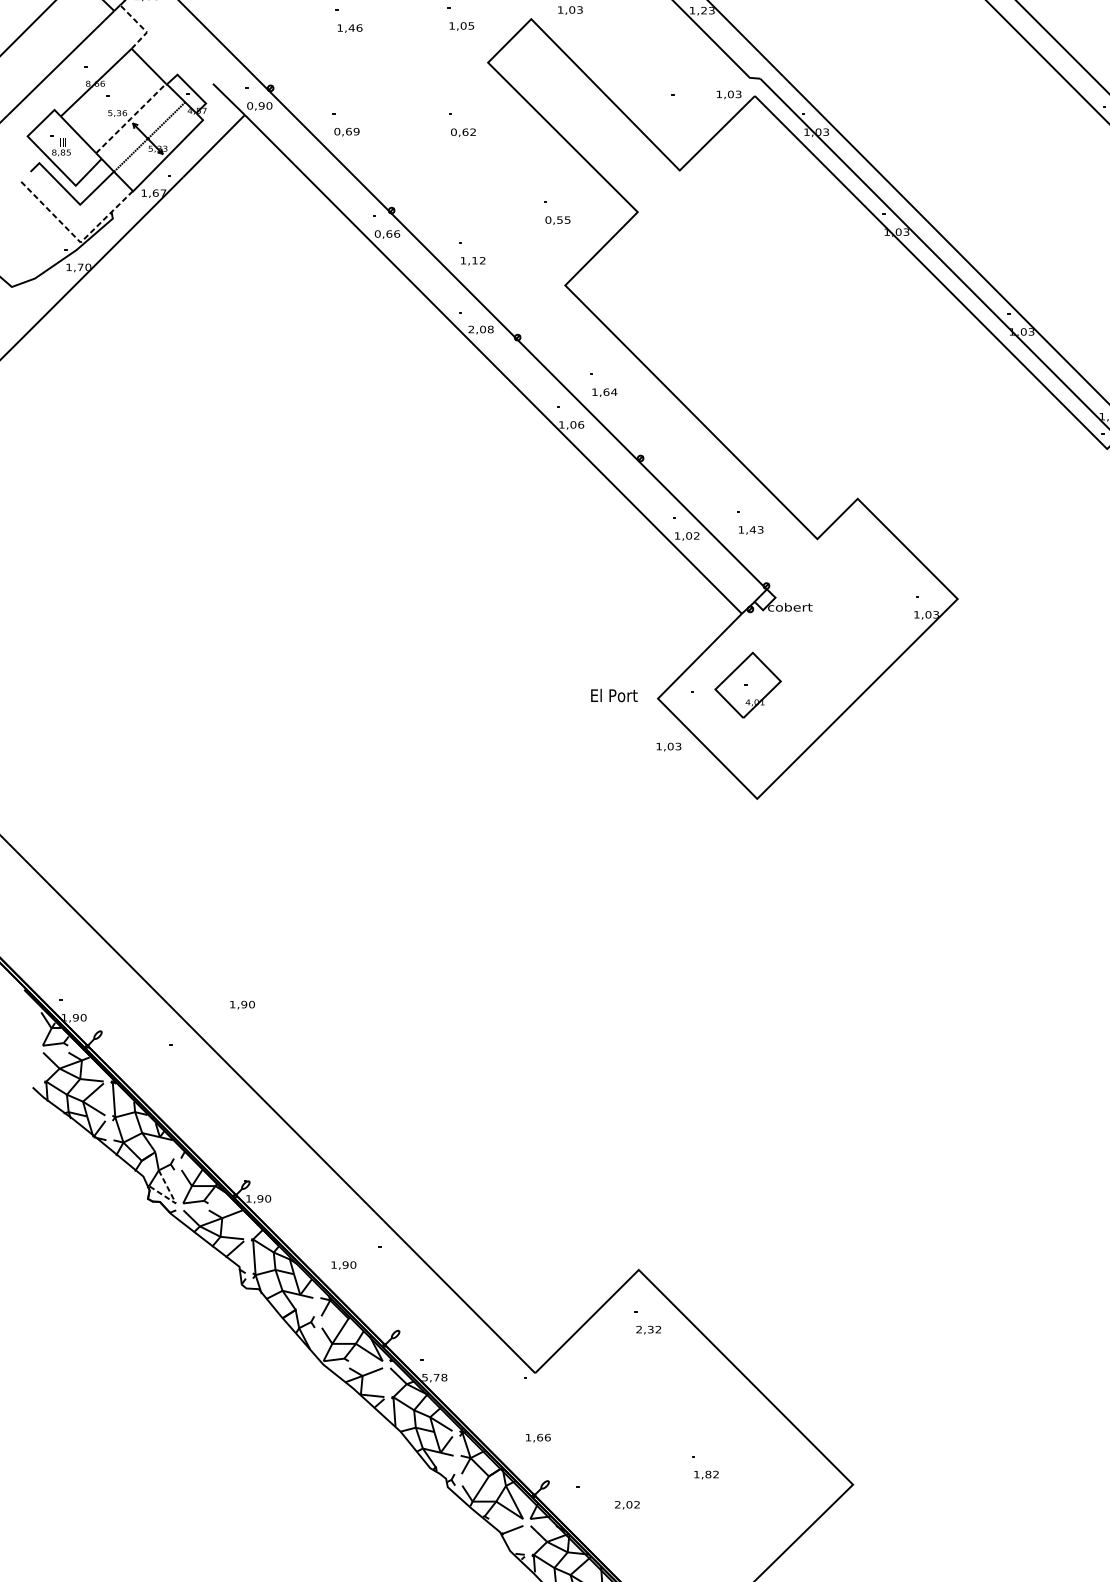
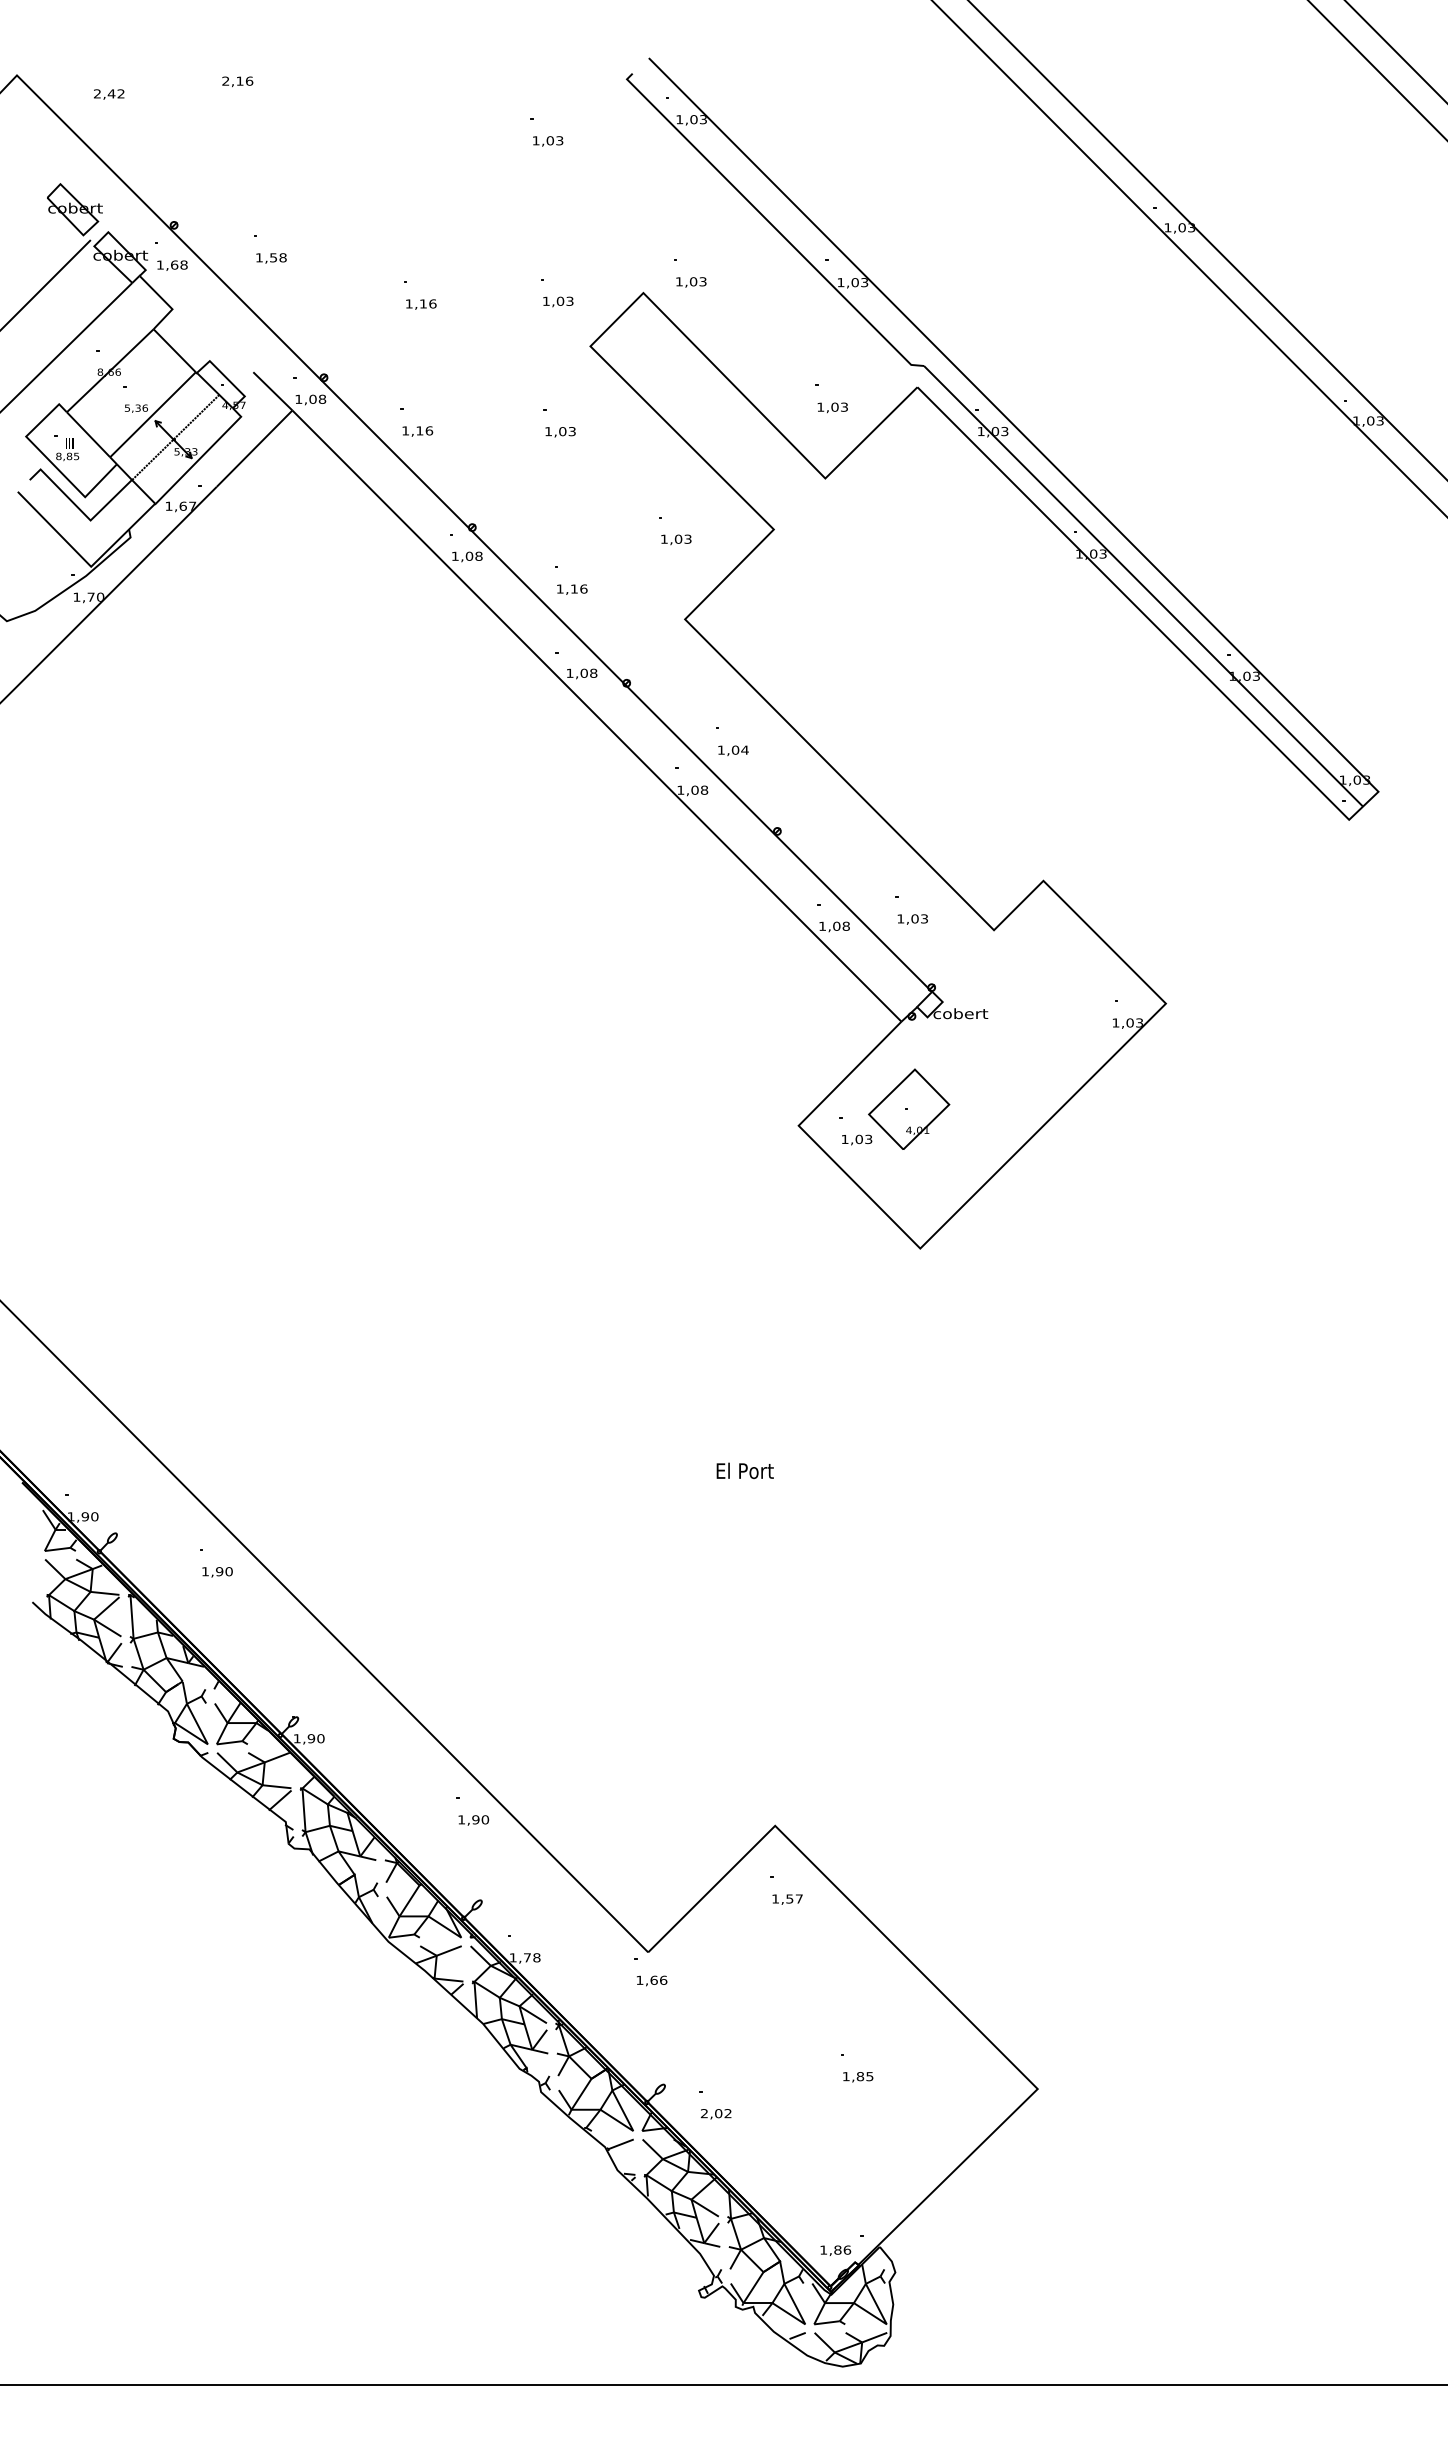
text: (703, 10) -> (854, 282), 1,23 -> 1,03
text: (470, 25) -> (569, 300), 1,05 -> 1,03
line: (142, 26) -> (166, 302), dashed -> solid
text: (351, 27) -> (423, 303), 1,46 -> 1,16
text: (728, 94) -> (832, 407), moved
text: (259, 105) -> (310, 398), 0,90 -> 1,08
line: (131, 118) -> (153, 414), dashed -> solid
text: (346, 131) -> (417, 430), 0,69 -> 1,16
text: (462, 132) -> (559, 431), 0,62 -> 1,03
text: (557, 219) -> (675, 538), 0,55 -> 1,03
text: (386, 233) -> (466, 555), 0,66 -> 1,08
line: (76, 238) -> (86, 561), dashed -> solid
text: (482, 260) -> (583, 588), 1,12 -> 1,16
text: (470, 328) -> (569, 672), 2,08 -> 1,08
text: (606, 391) -> (735, 749), 1,64 -> 1,04
text: (581, 424) -> (704, 789), 1,06 -> 1,08
text: (752, 529) -> (914, 918), 1,43 -> 1,03
text: (696, 535) -> (845, 925), 1,02 -> 1,08
text: (613, 695) -> (744, 1470), moved
text: (669, 746) -> (857, 1139), moved
text: (242, 1005) -> (217, 1572), moved
line: (175, 1201) -> (207, 1742), dashed -> solid
text: (343, 1265) -> (473, 1820), moved
text: (648, 1329) -> (787, 1898), 2,32 -> 1,57
text: (424, 1377) -> (512, 1957), 5,78 -> 1,78
text: (538, 1437) -> (652, 1980), moved
text: (715, 1474) -> (869, 2076), 1,82 -> 1,85
text: (626, 1505) -> (715, 2114), moved

